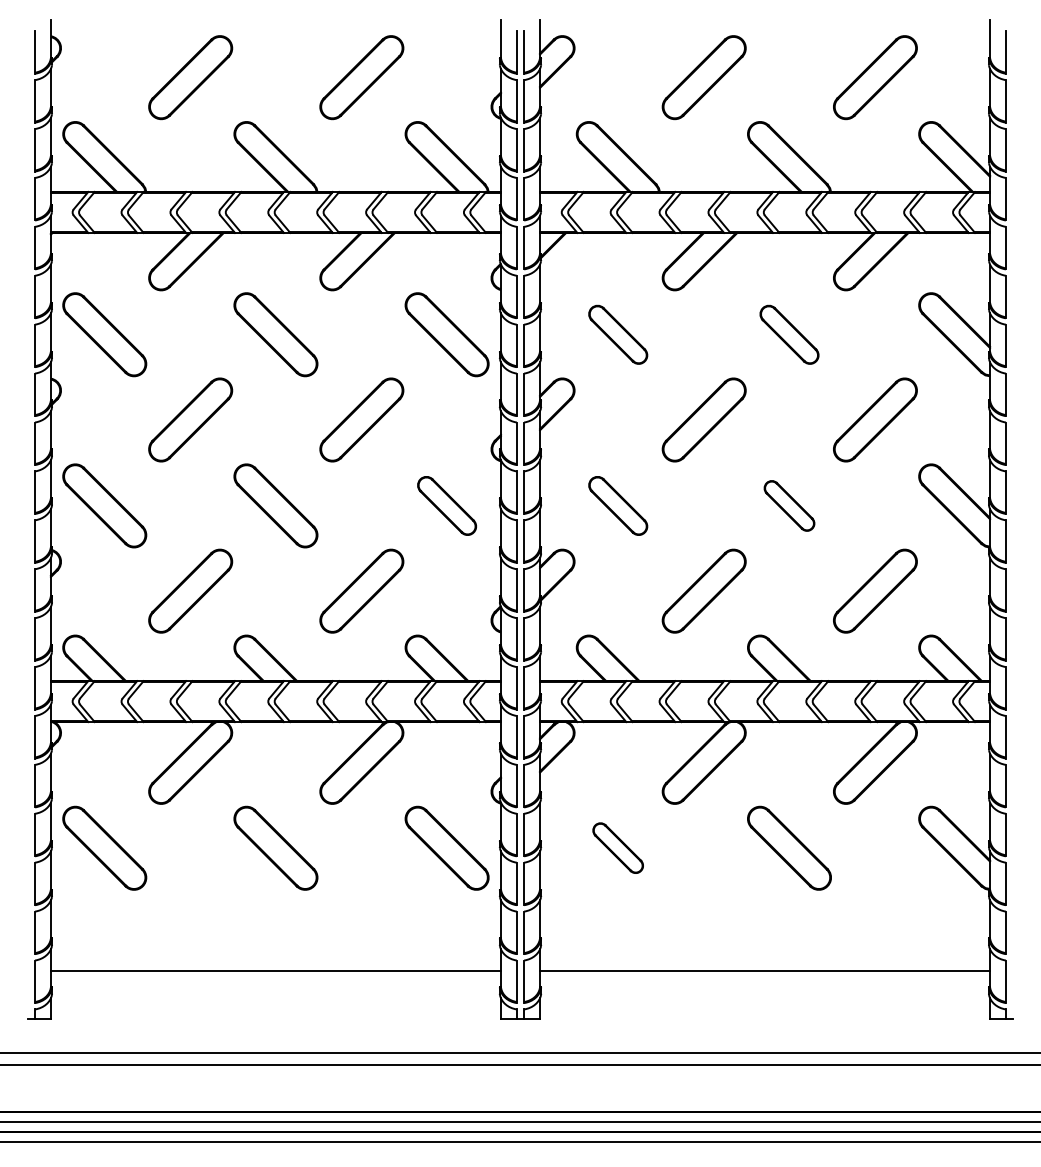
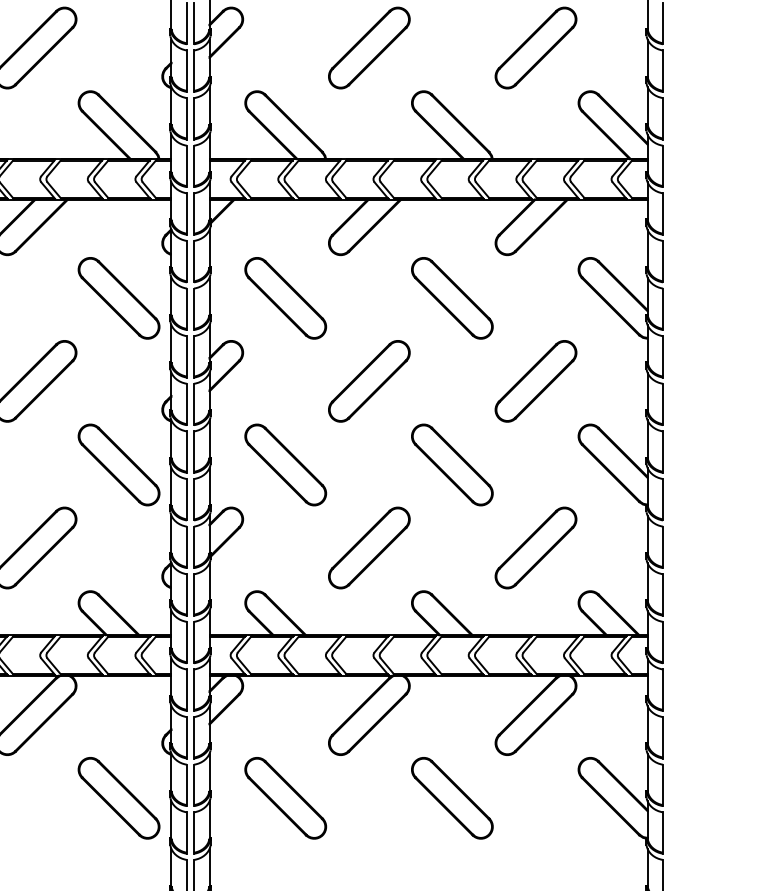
part: (617, 334) -> (284, 298), size x1.43
part: (789, 334) -> (452, 298), size x1.43
part: (446, 505) -> (118, 464), size x1.43
part: (617, 505) -> (284, 464), size x1.43
part: (789, 505) -> (452, 464), size x1.67
part: (617, 847) -> (284, 797), size x1.67

